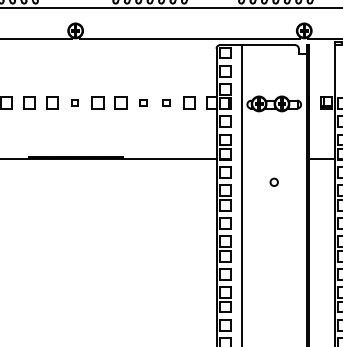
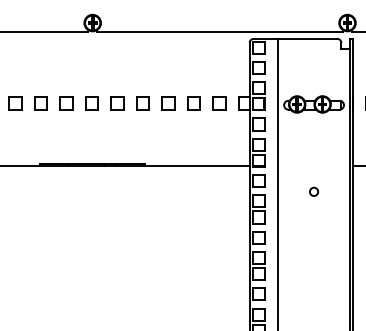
part: (74, 102) -> (91, 102), size x1.67
part: (143, 102) -> (168, 102), size x1.67
part: (166, 102) -> (193, 102), size x1.67

